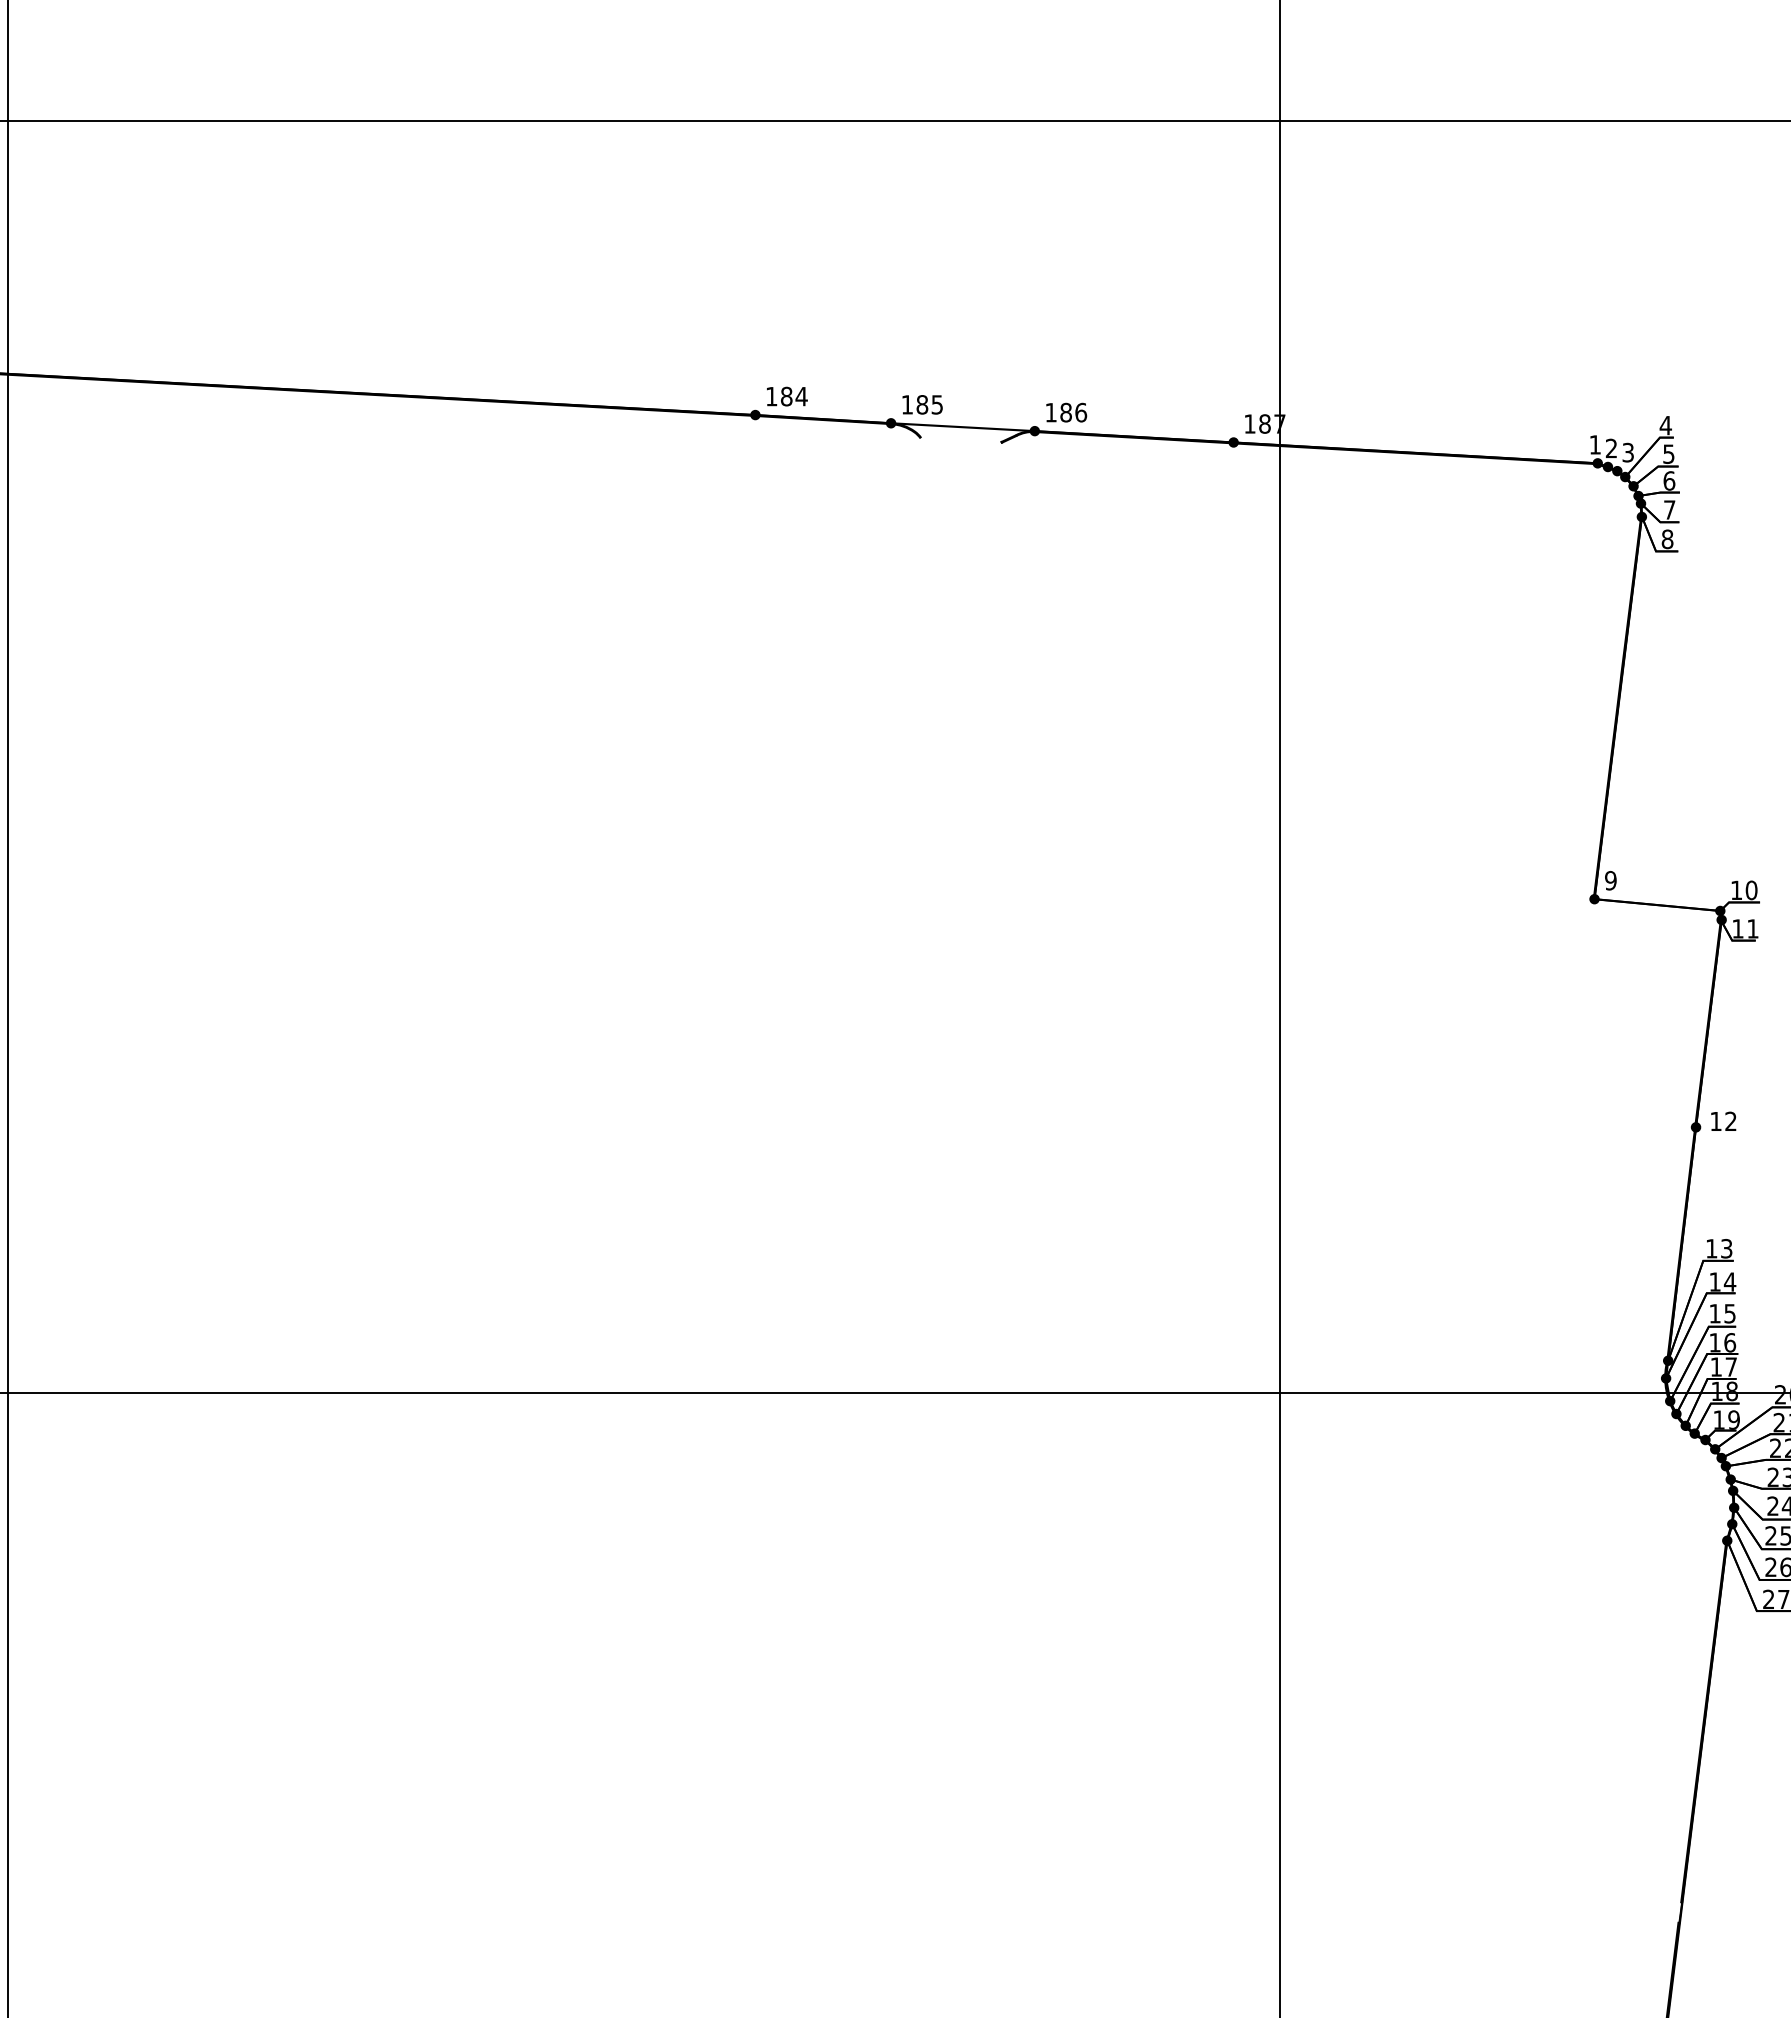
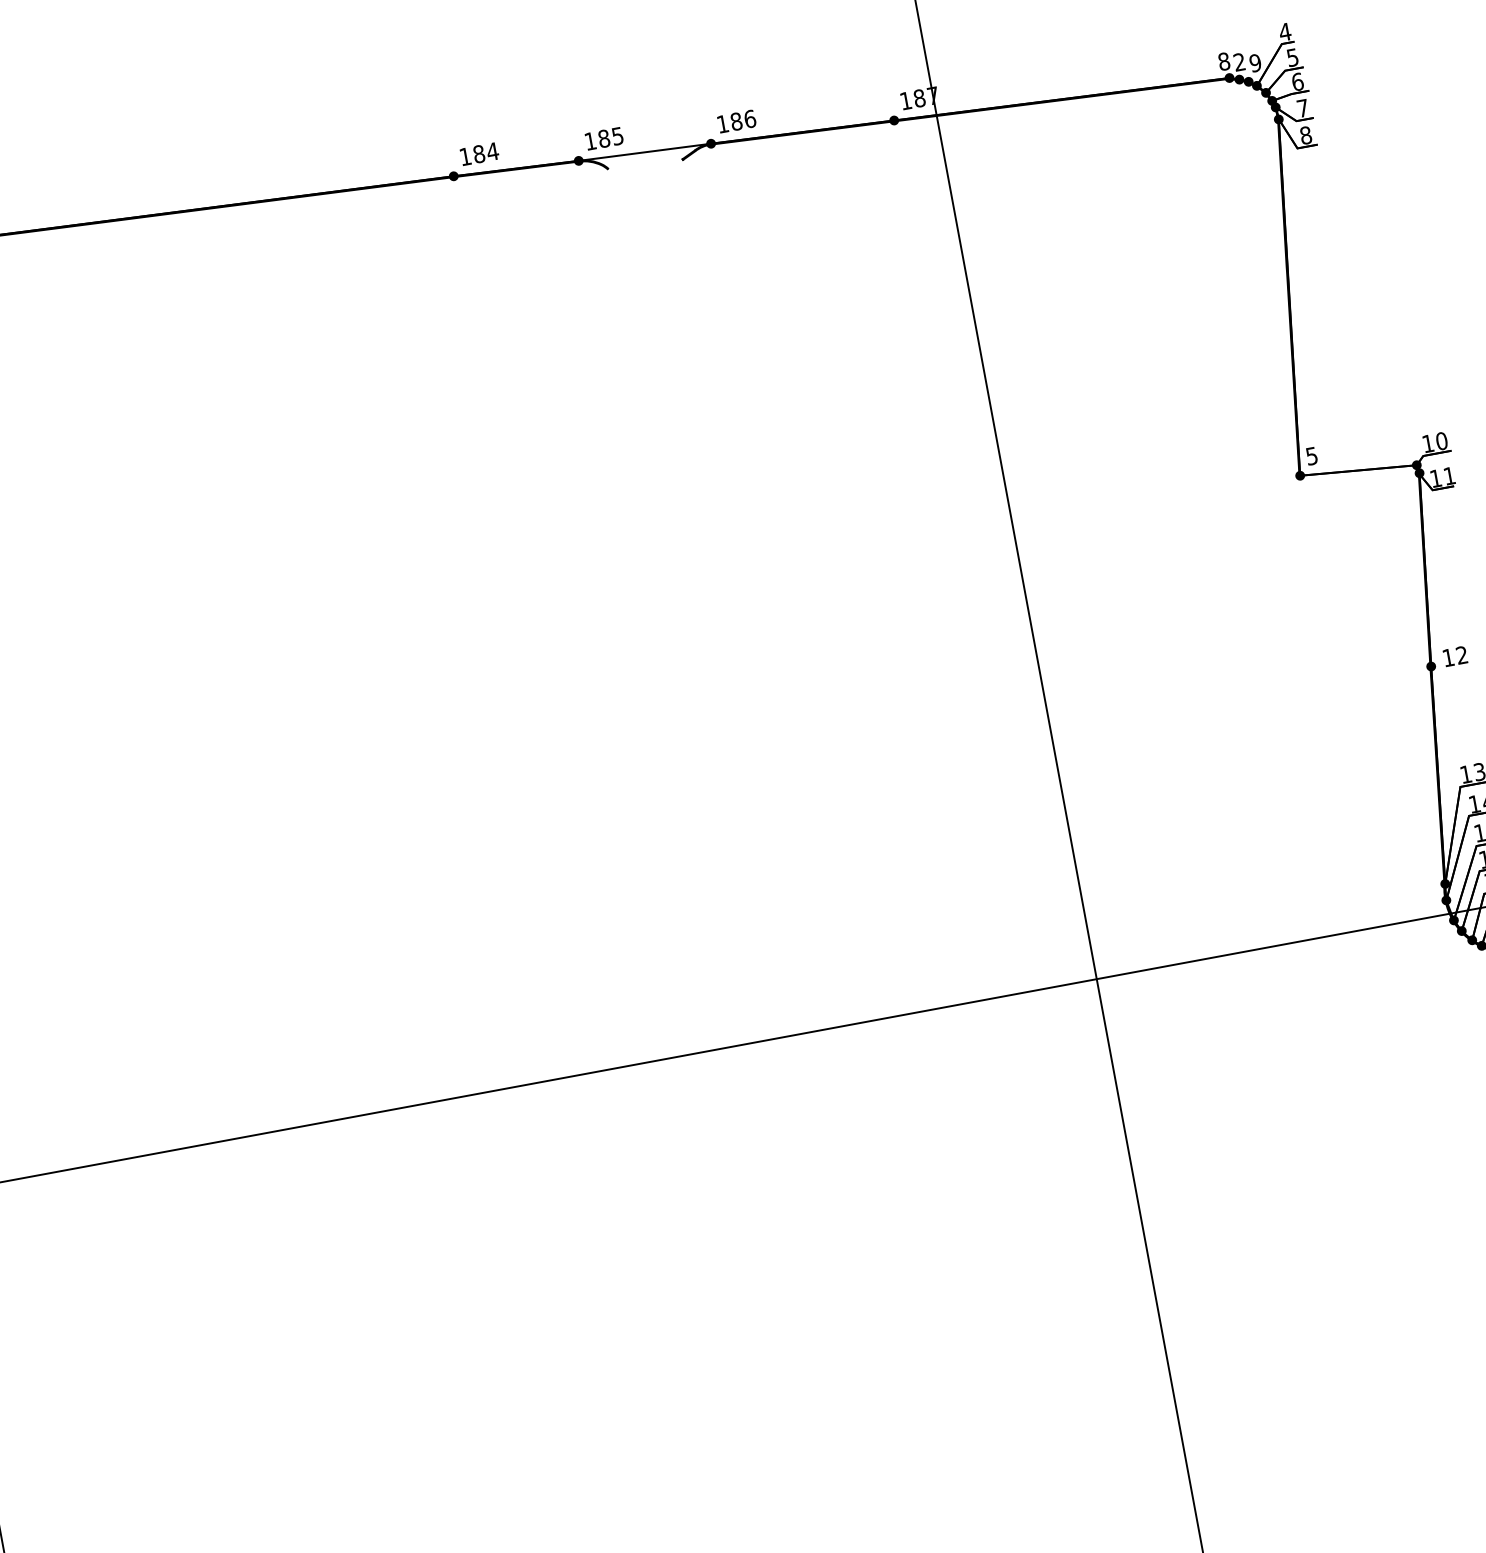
text: (1595, 444) -> (1224, 61), 1 -> 8
text: (1628, 452) -> (1255, 62), 3 -> 9
text: (1610, 880) -> (1311, 456), 9 -> 5

